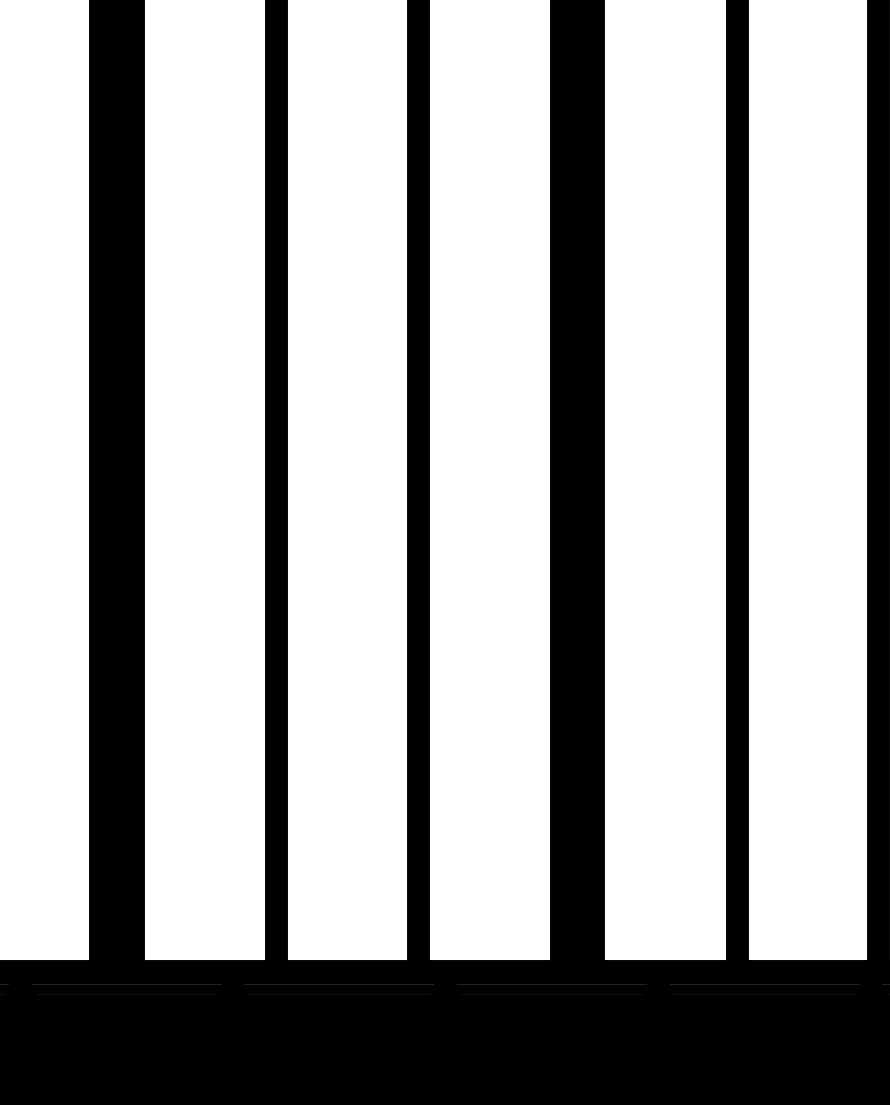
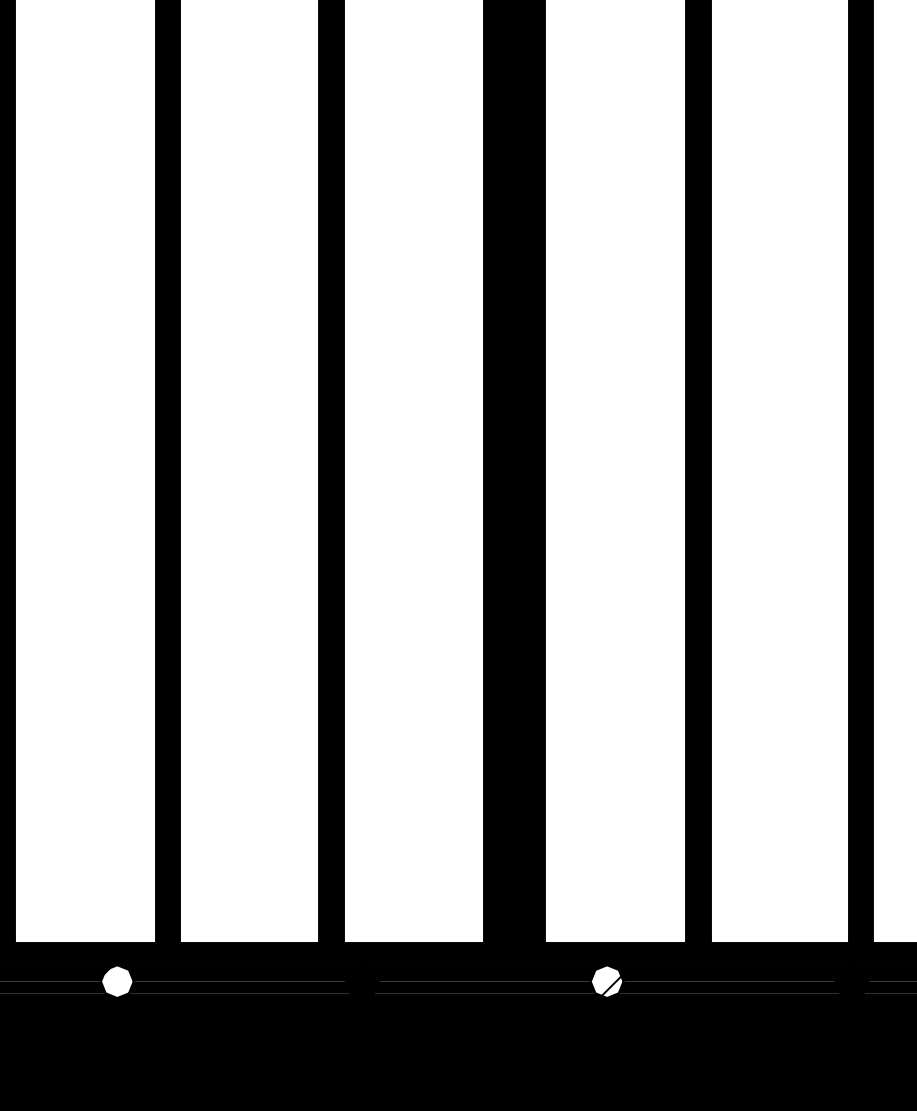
fill: (232, 994) -> (116, 981), removed
fill: (658, 994) -> (607, 981), removed

